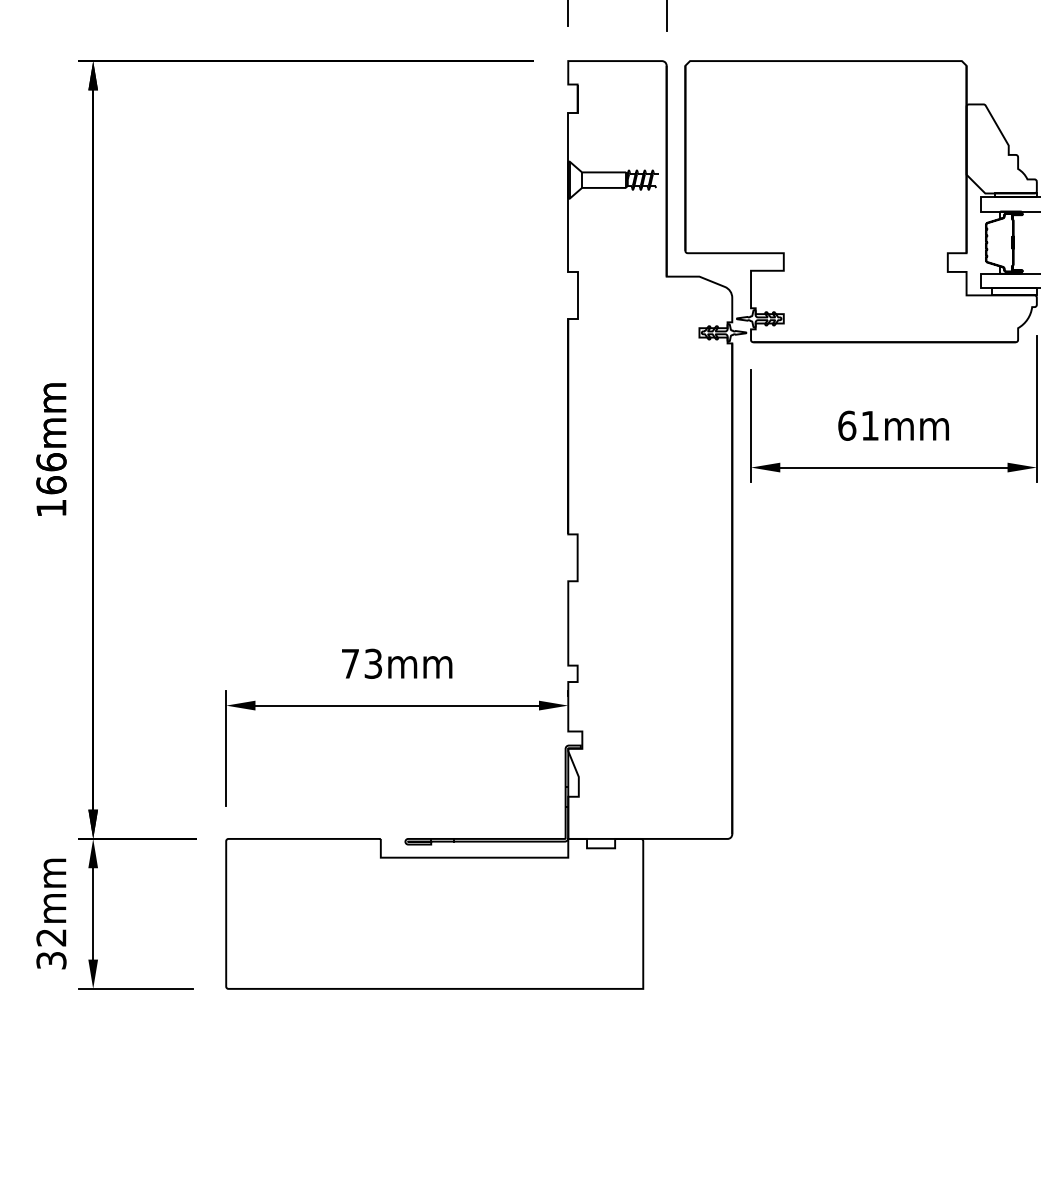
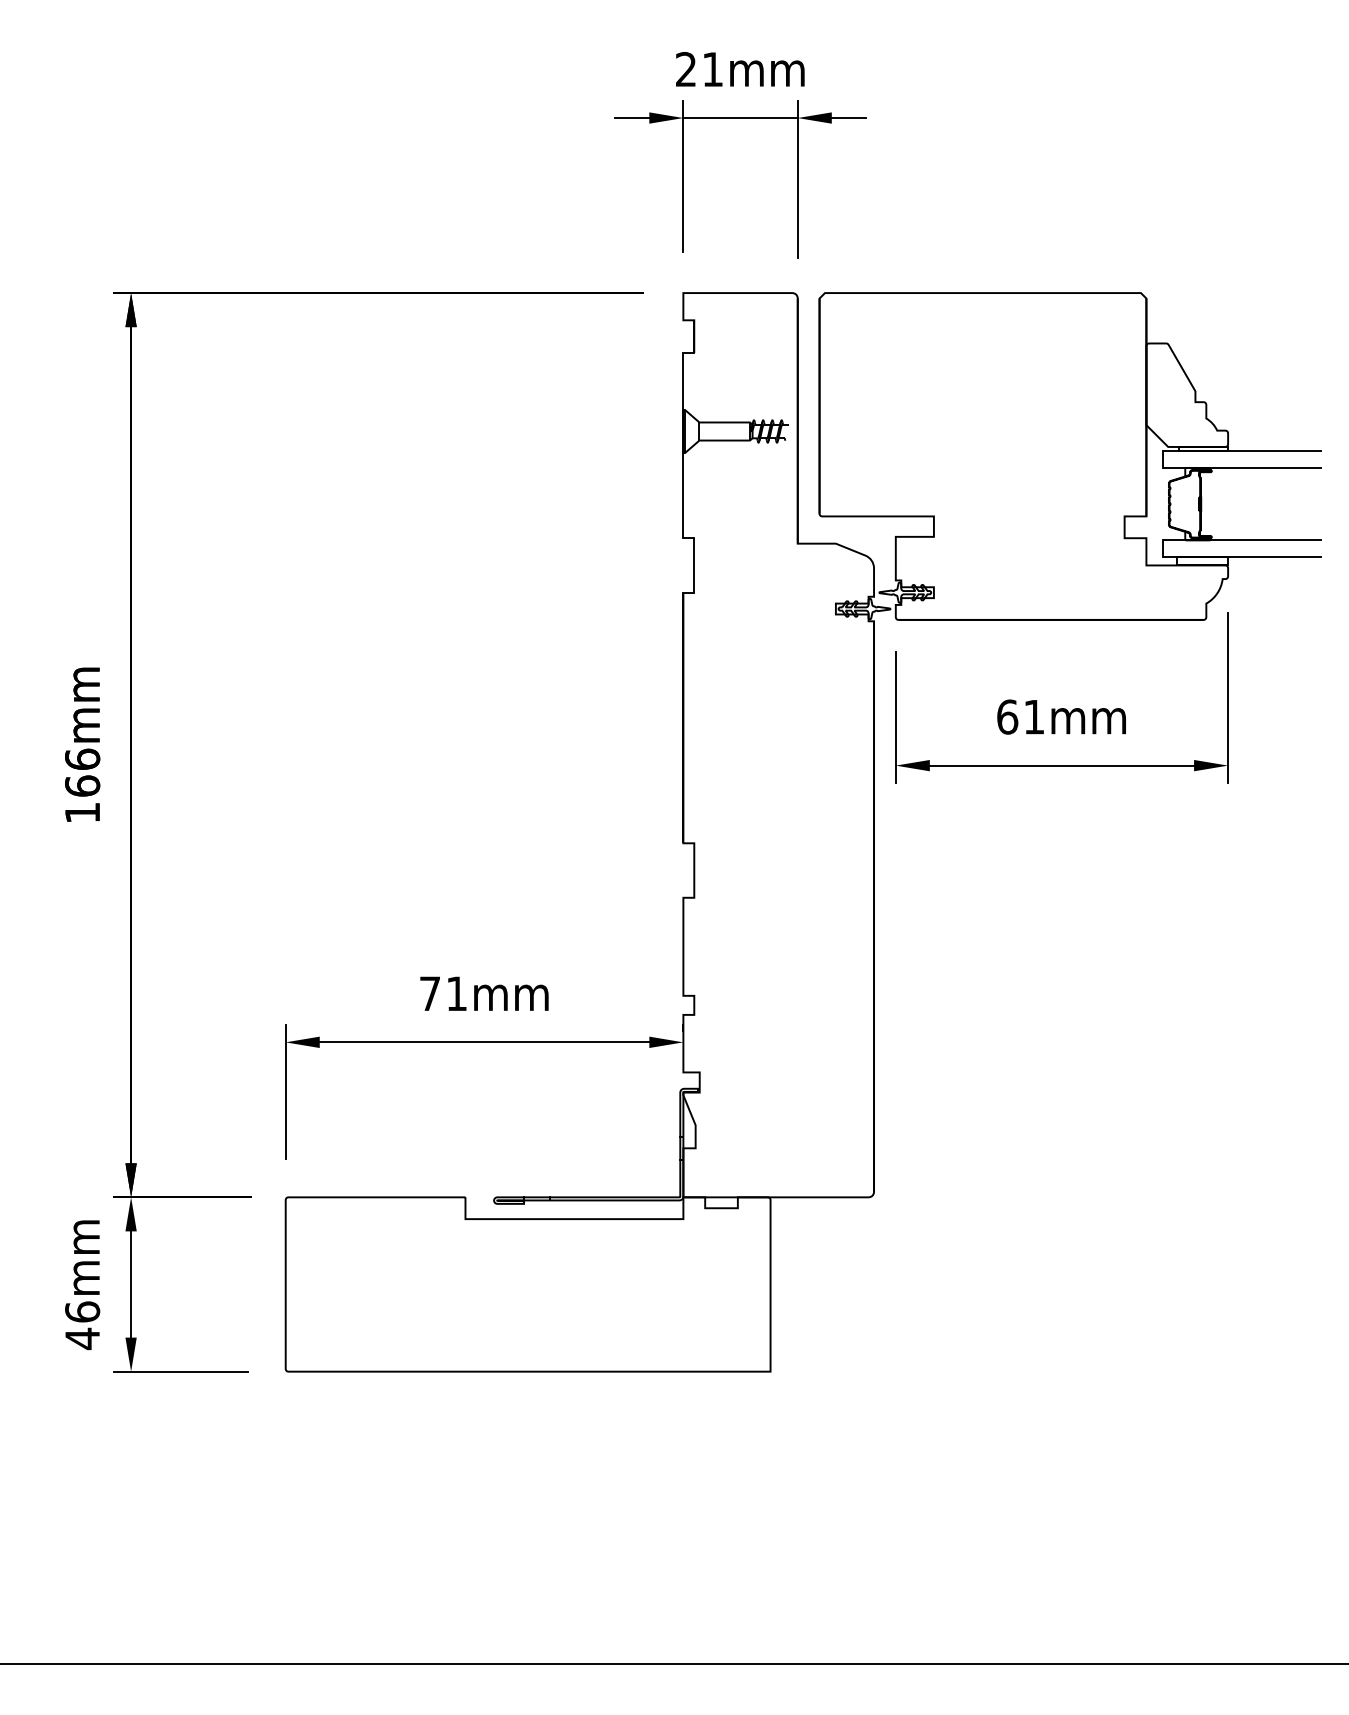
text: (373, 663) -> (456, 993), 73mm -> 71mm
text: (51, 949) -> (82, 1325), 32mm -> 46mm

